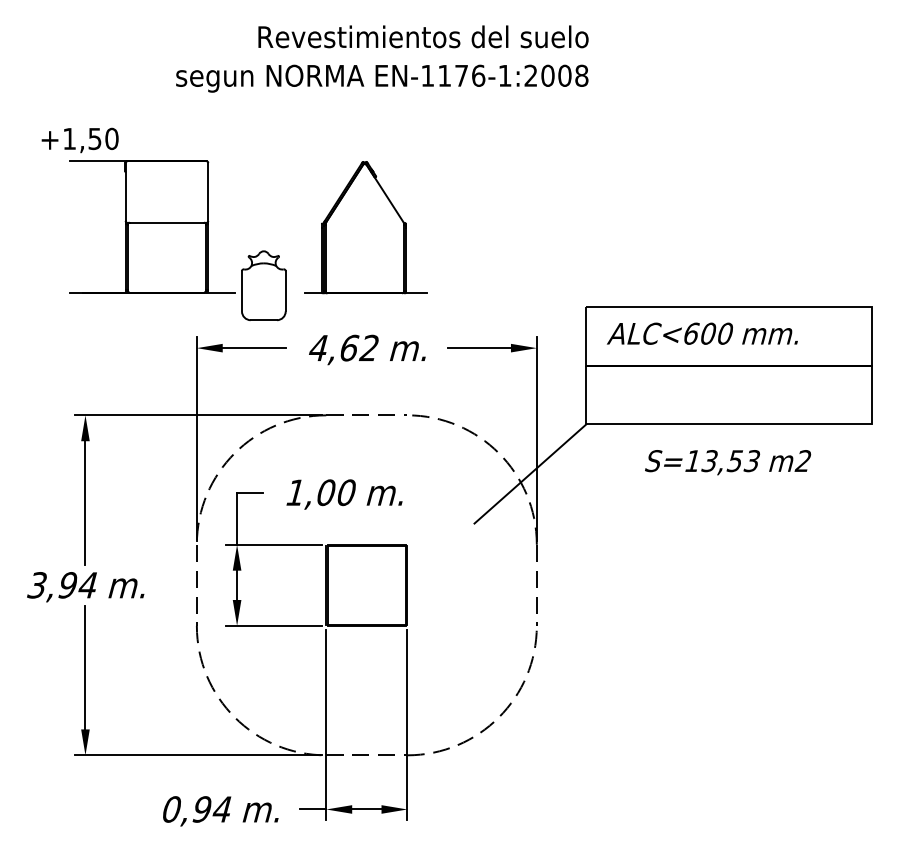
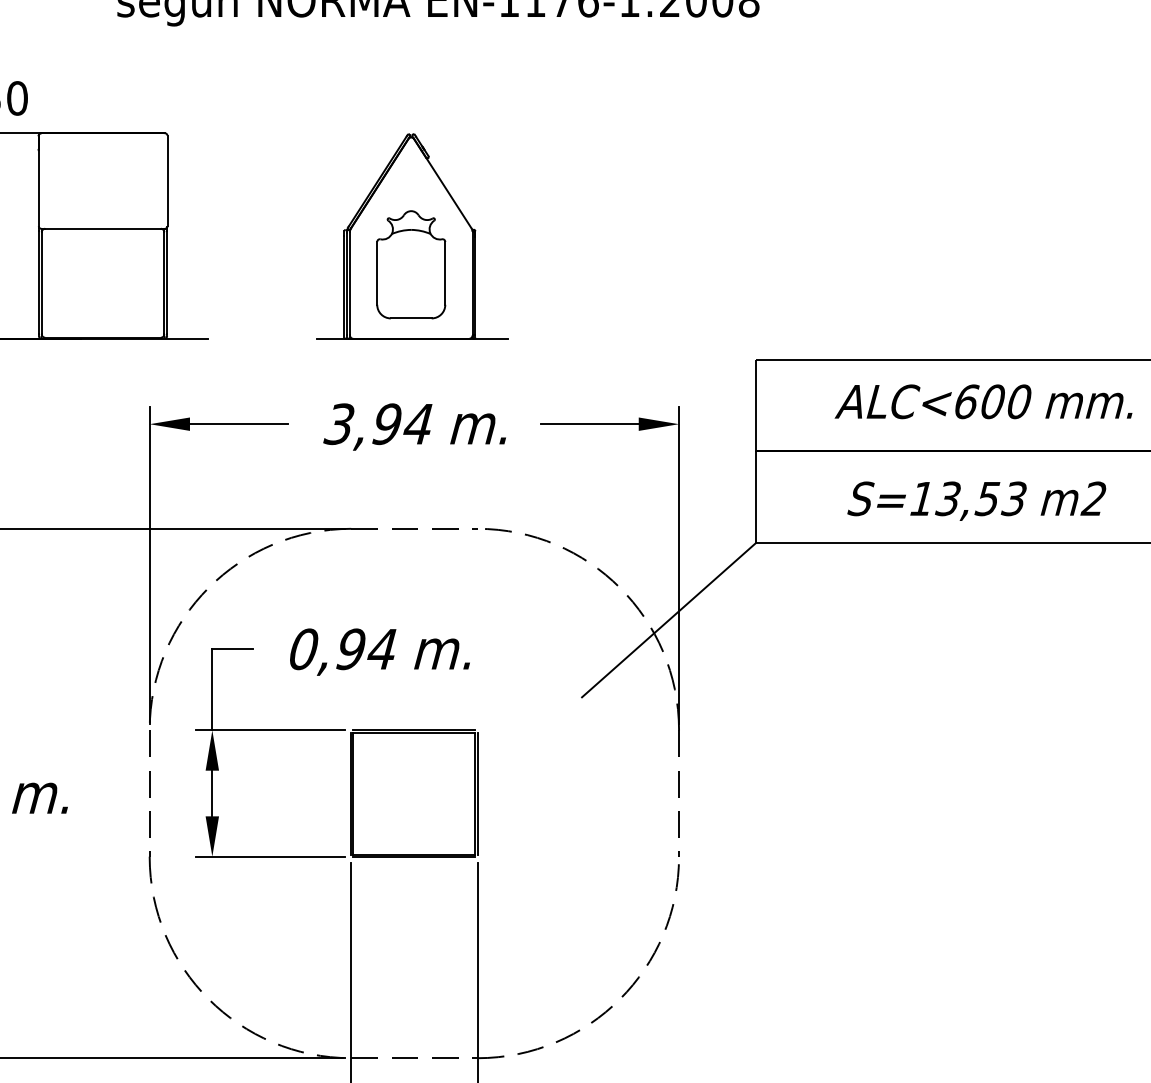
part: (263, 285) -> (410, 264), moved
text: (702, 333) -> (983, 401), moved
text: (343, 347) -> (378, 423), 4,62 -> 3,94
text: (728, 462) -> (977, 501), moved
text: (320, 492) -> (342, 648), 1,00 -> 0,94

